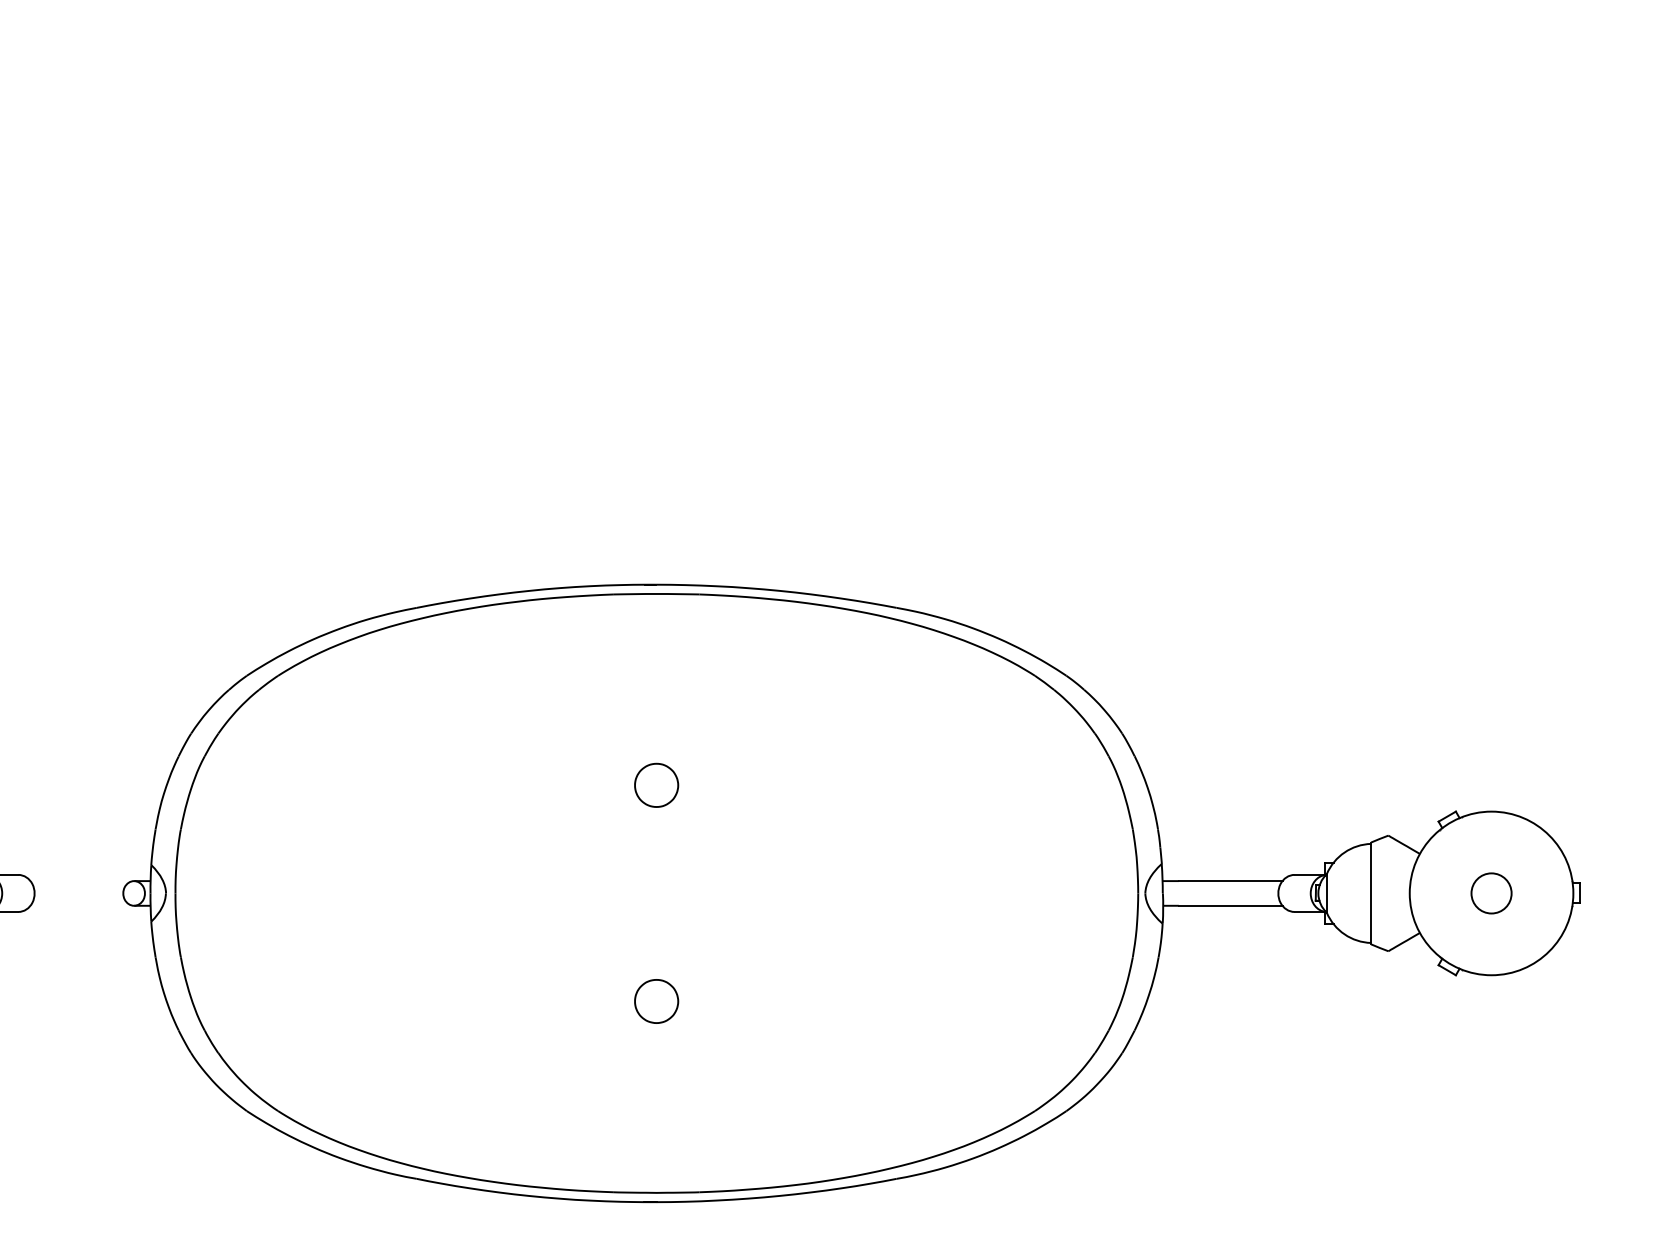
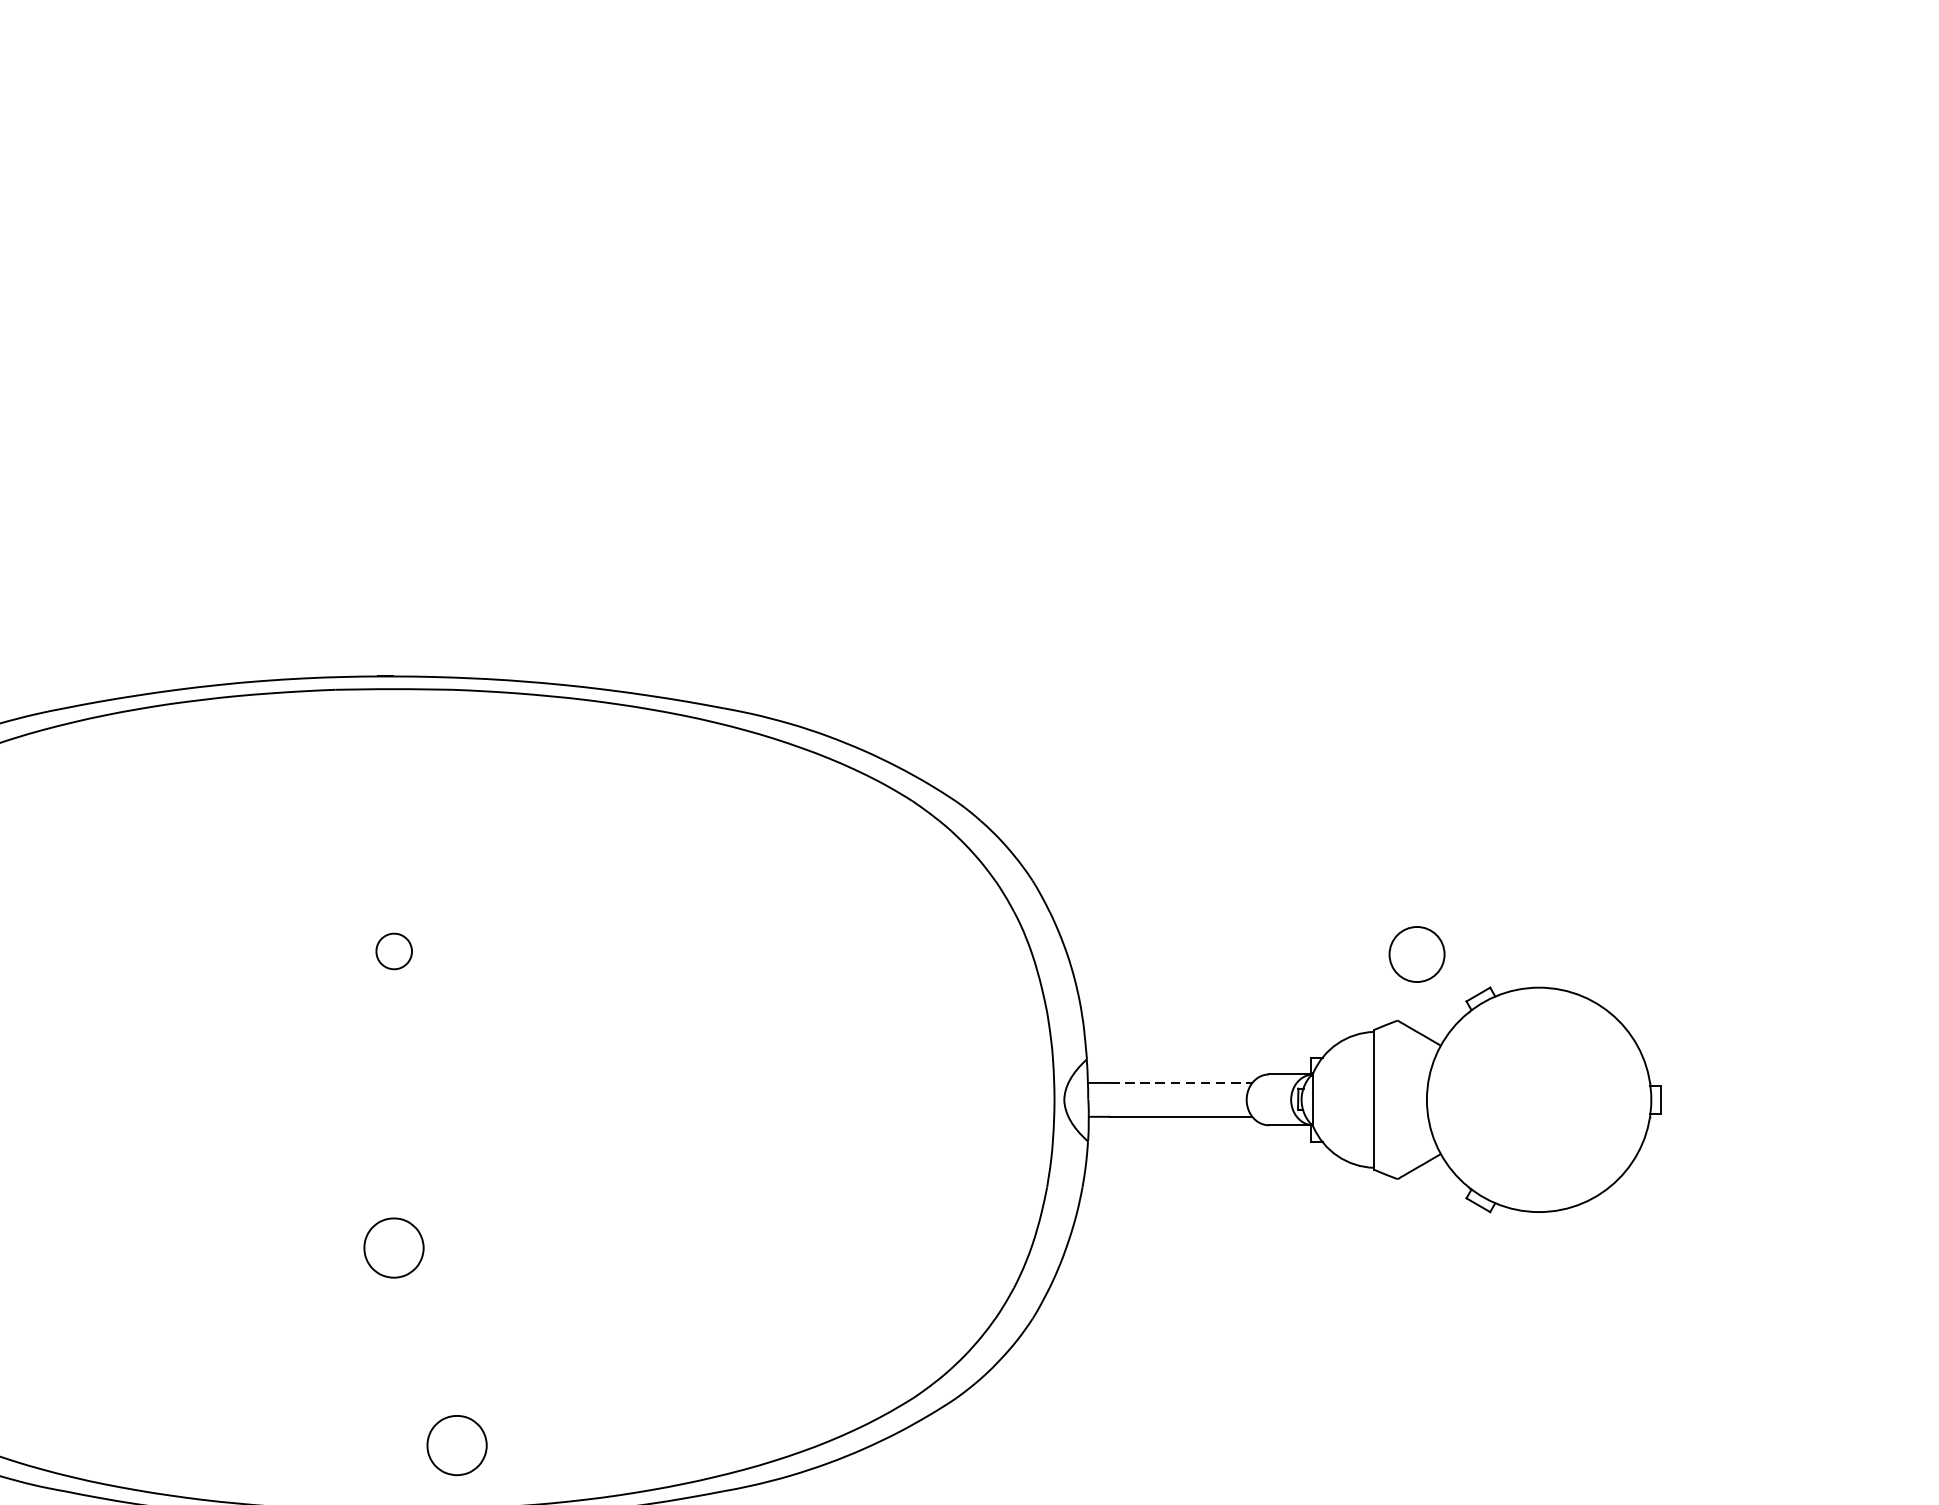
part: (656, 784) -> (393, 950), size x0.6
line: (1230, 881) -> (1181, 1083), solid -> dashed
circle: (1491, 893) -> (1416, 954), moved
part: (702, 1145) -> (456, 1445), added

